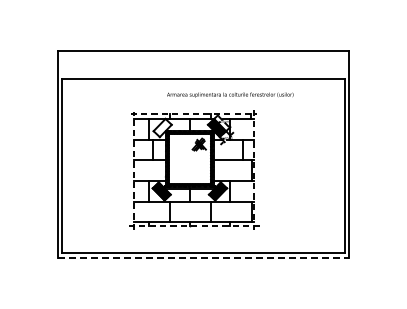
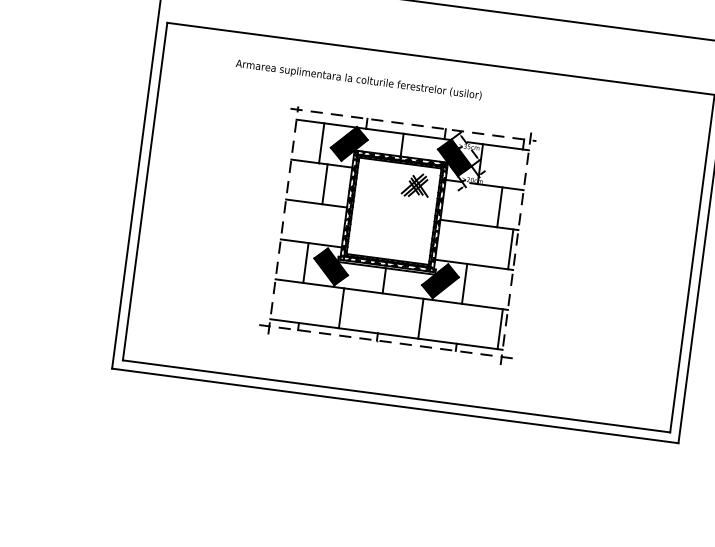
text: (230, 94) -> (359, 79), moved
hatch: (162, 127) -> (348, 142), added
line: (203, 257) -> (395, 405), dashed -> solid

